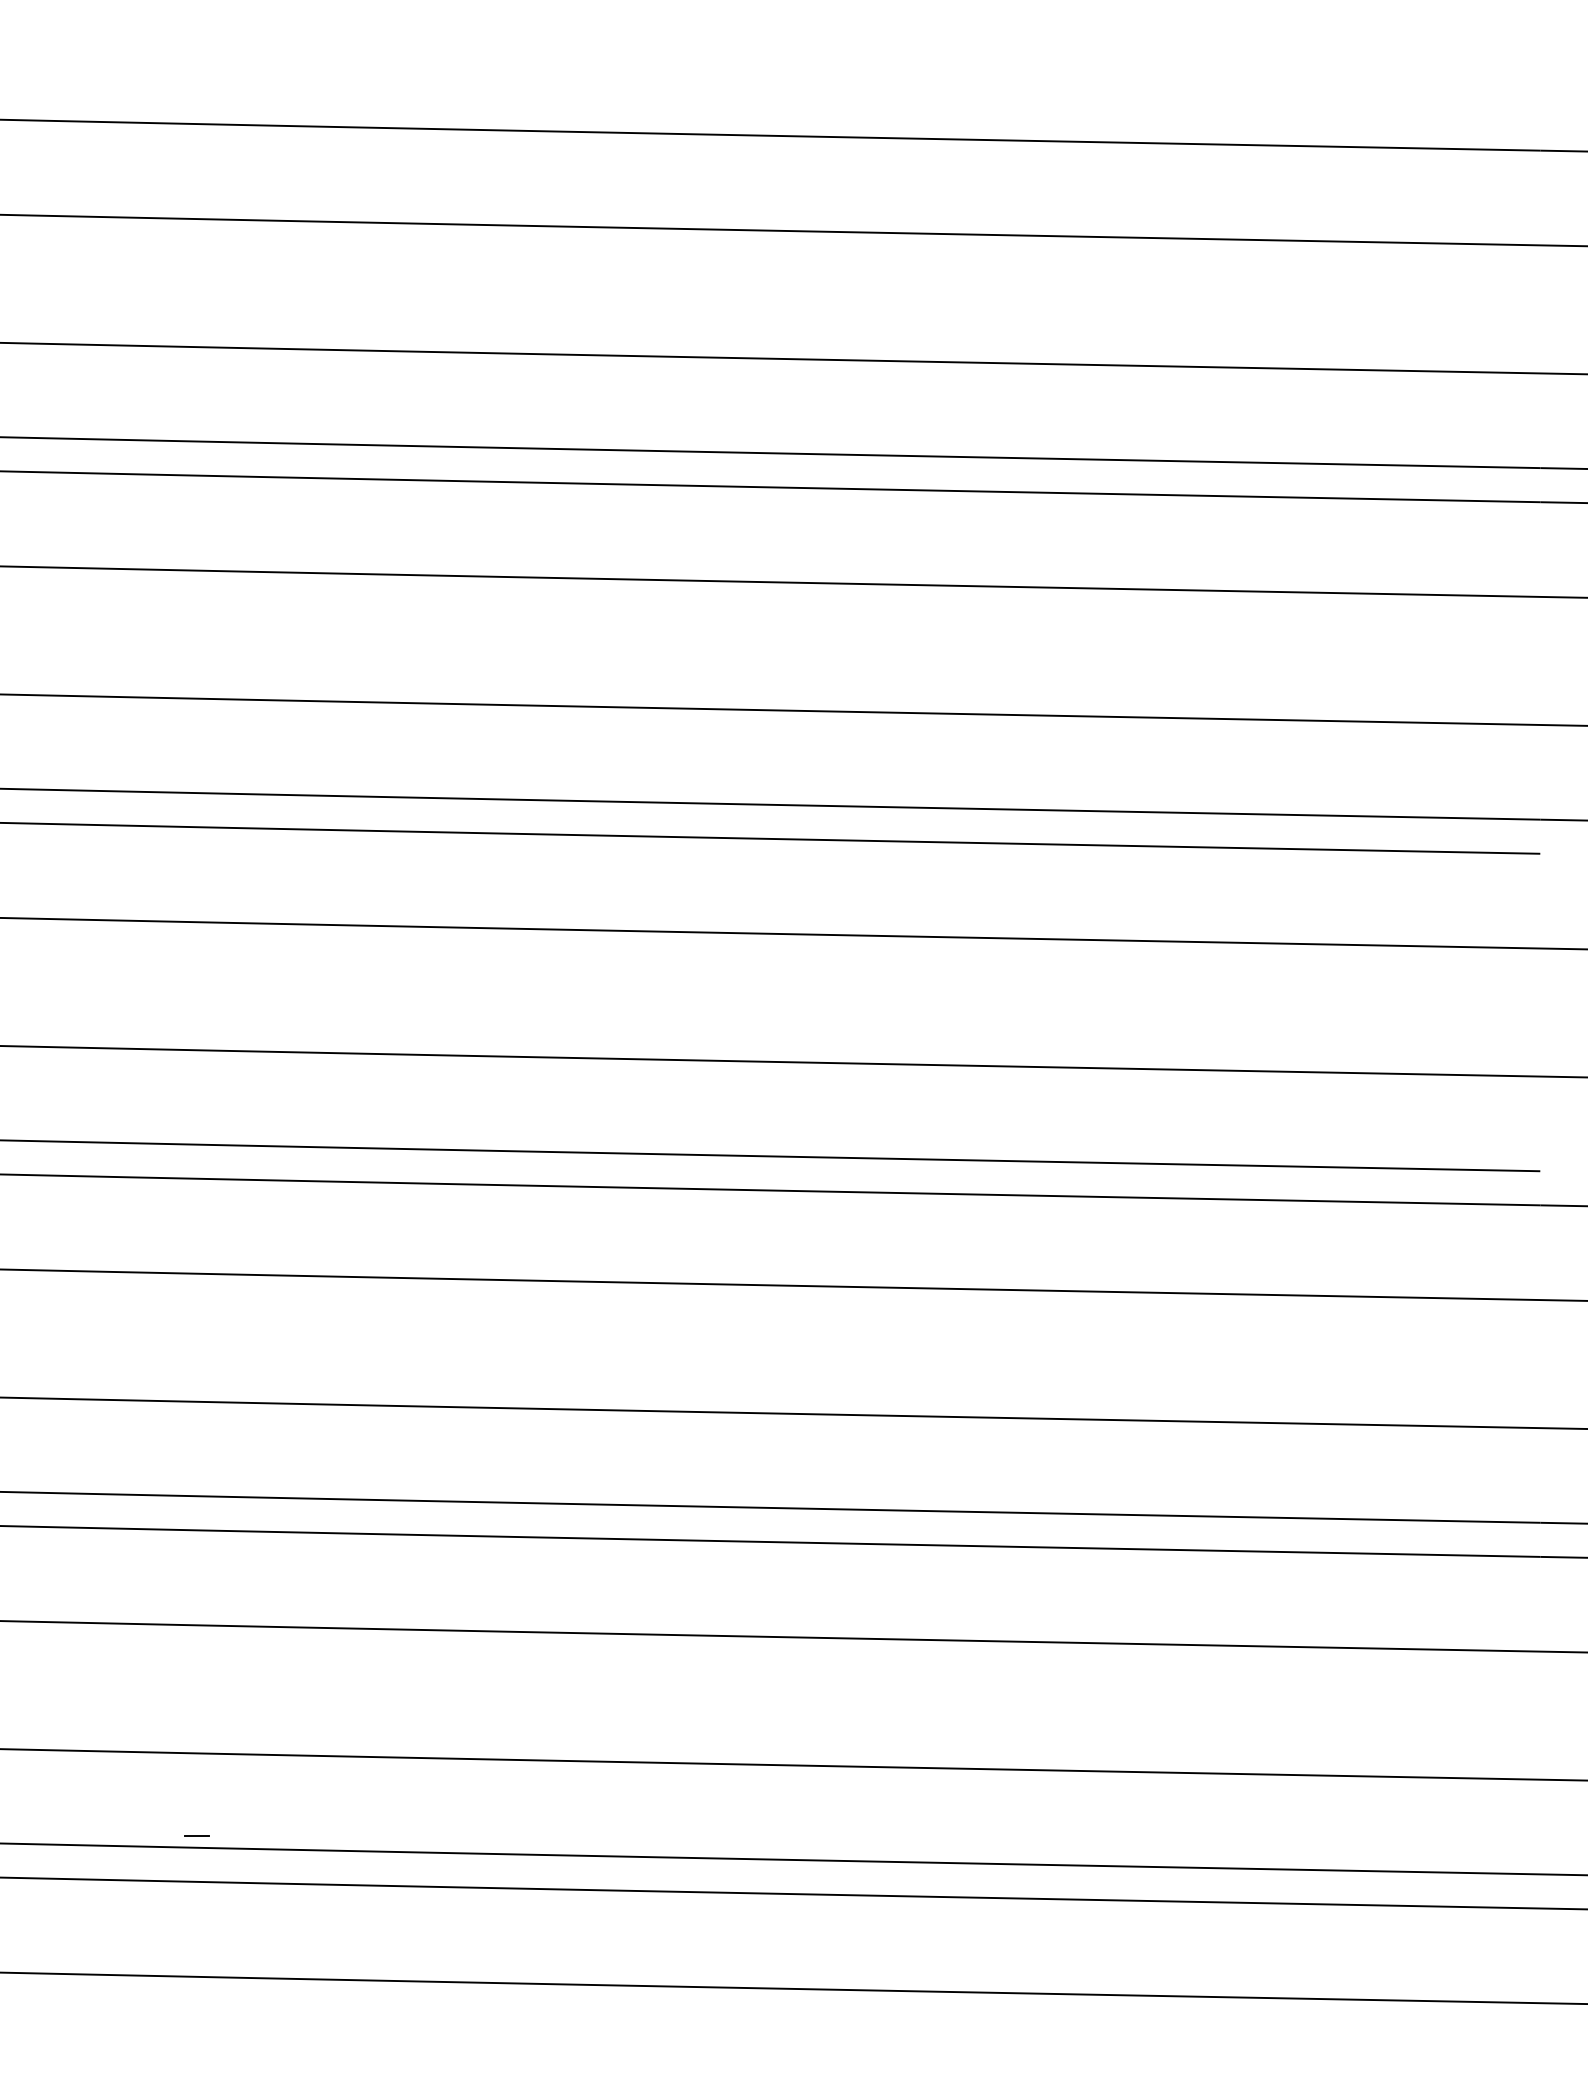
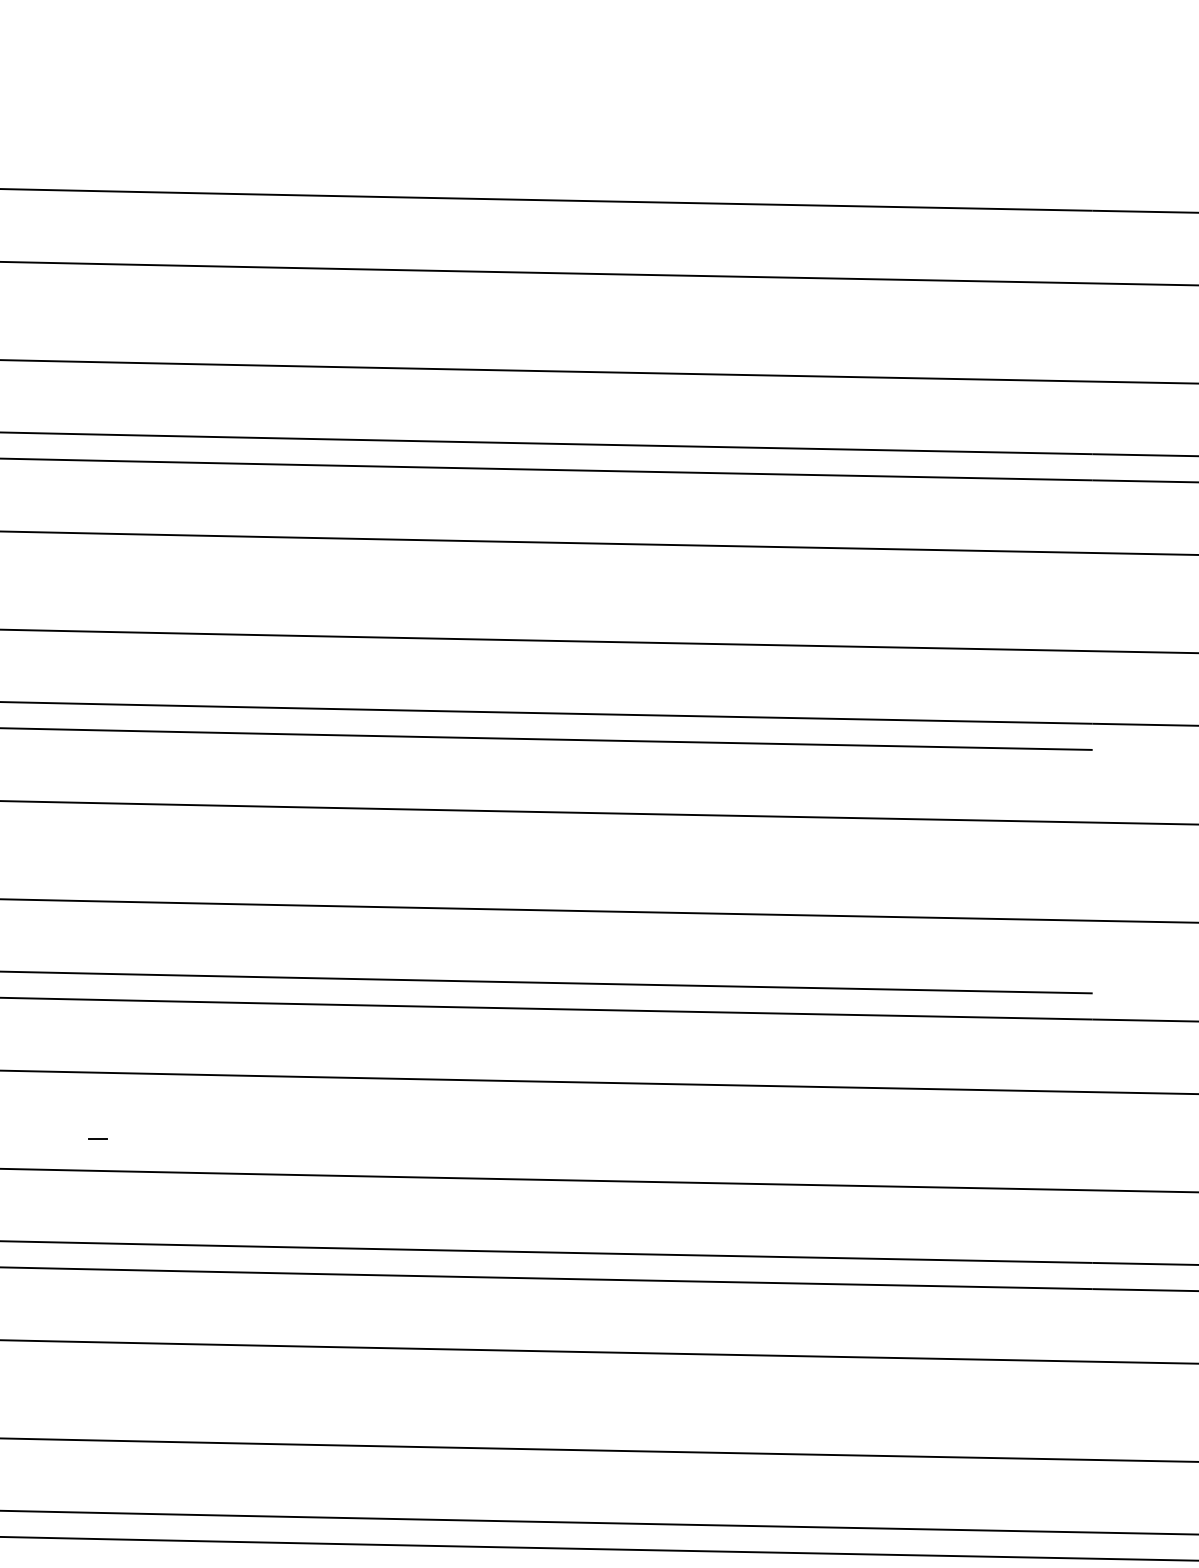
line: (196, 1835) -> (97, 1138), moved

